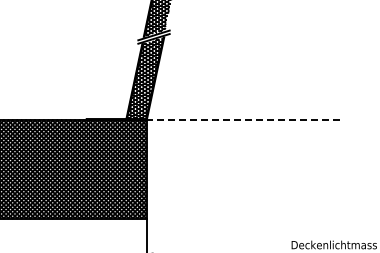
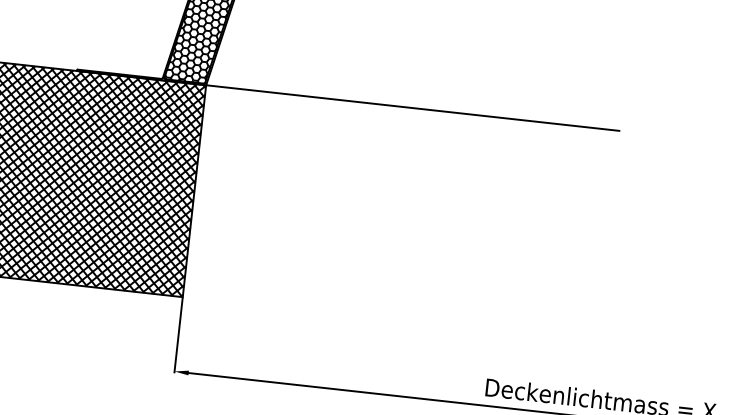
line: (243, 119) -> (412, 107), dashed -> solid

